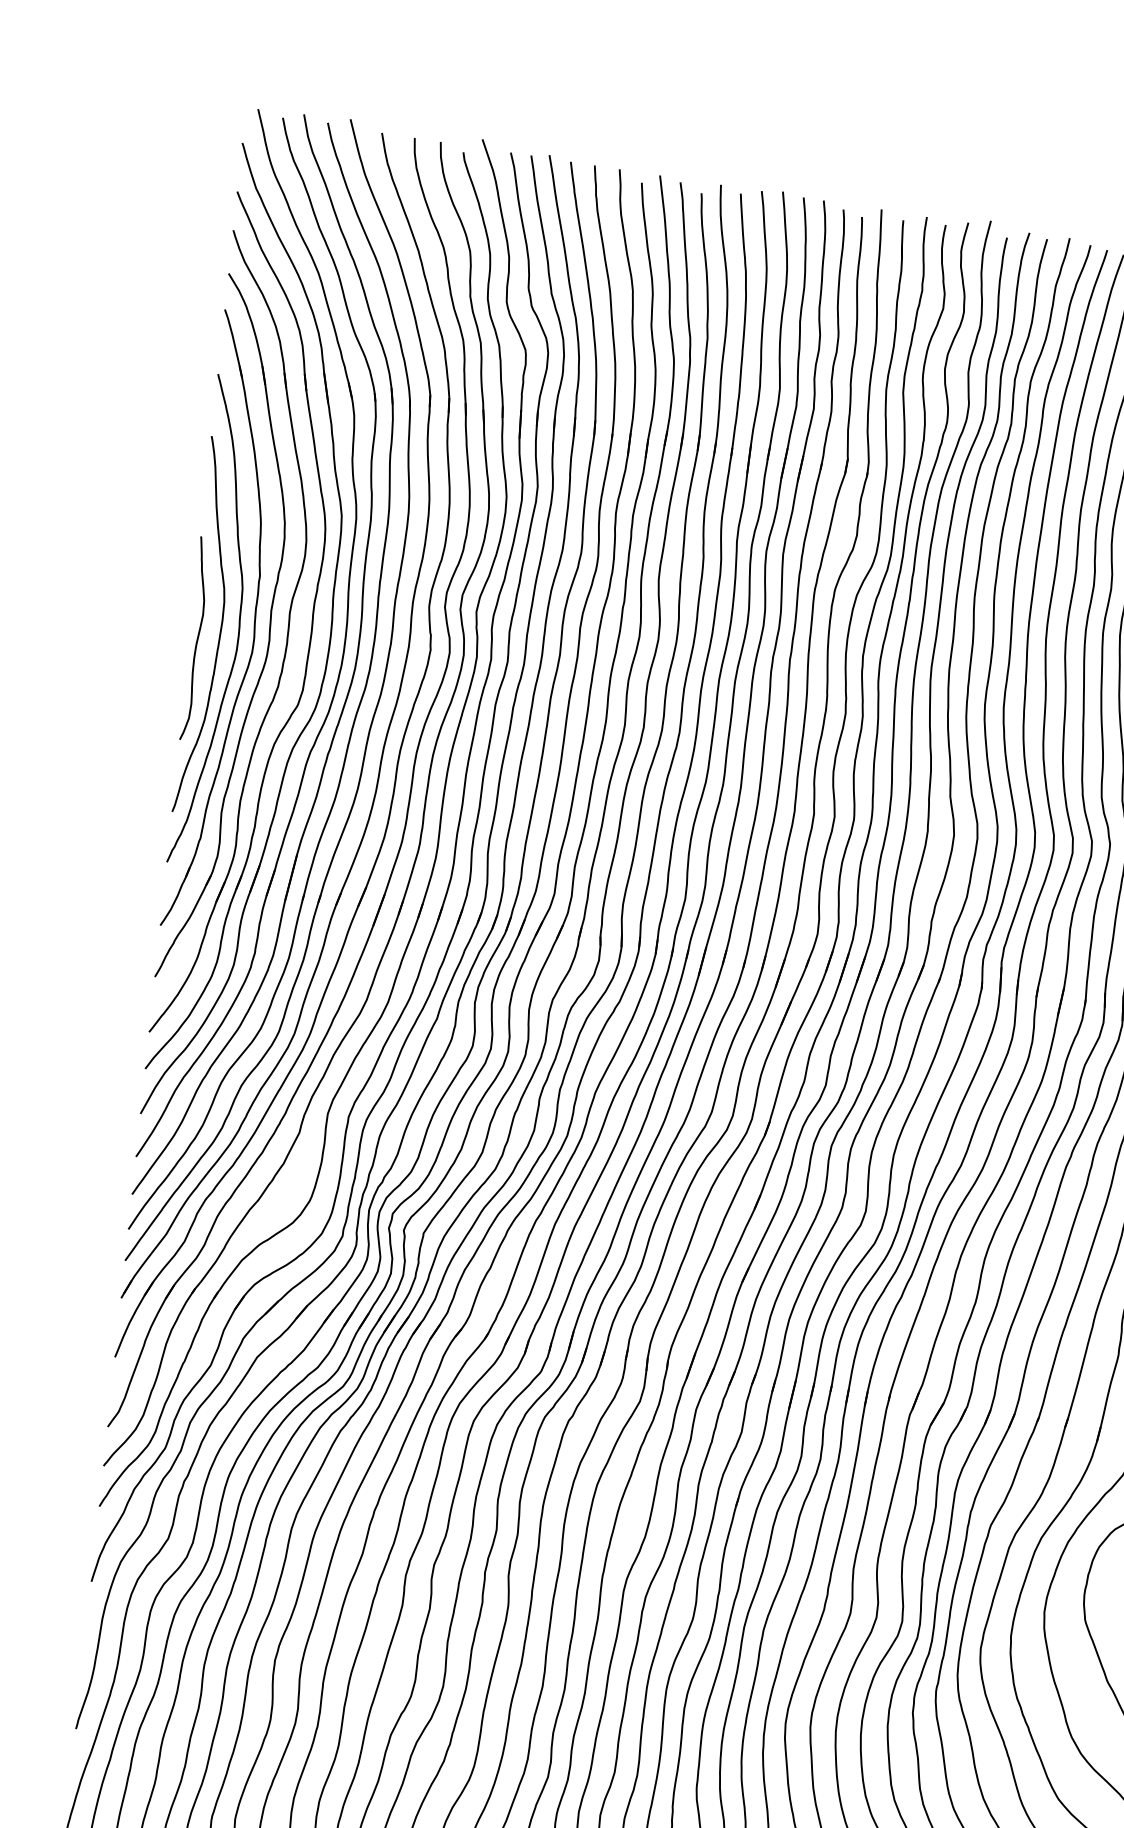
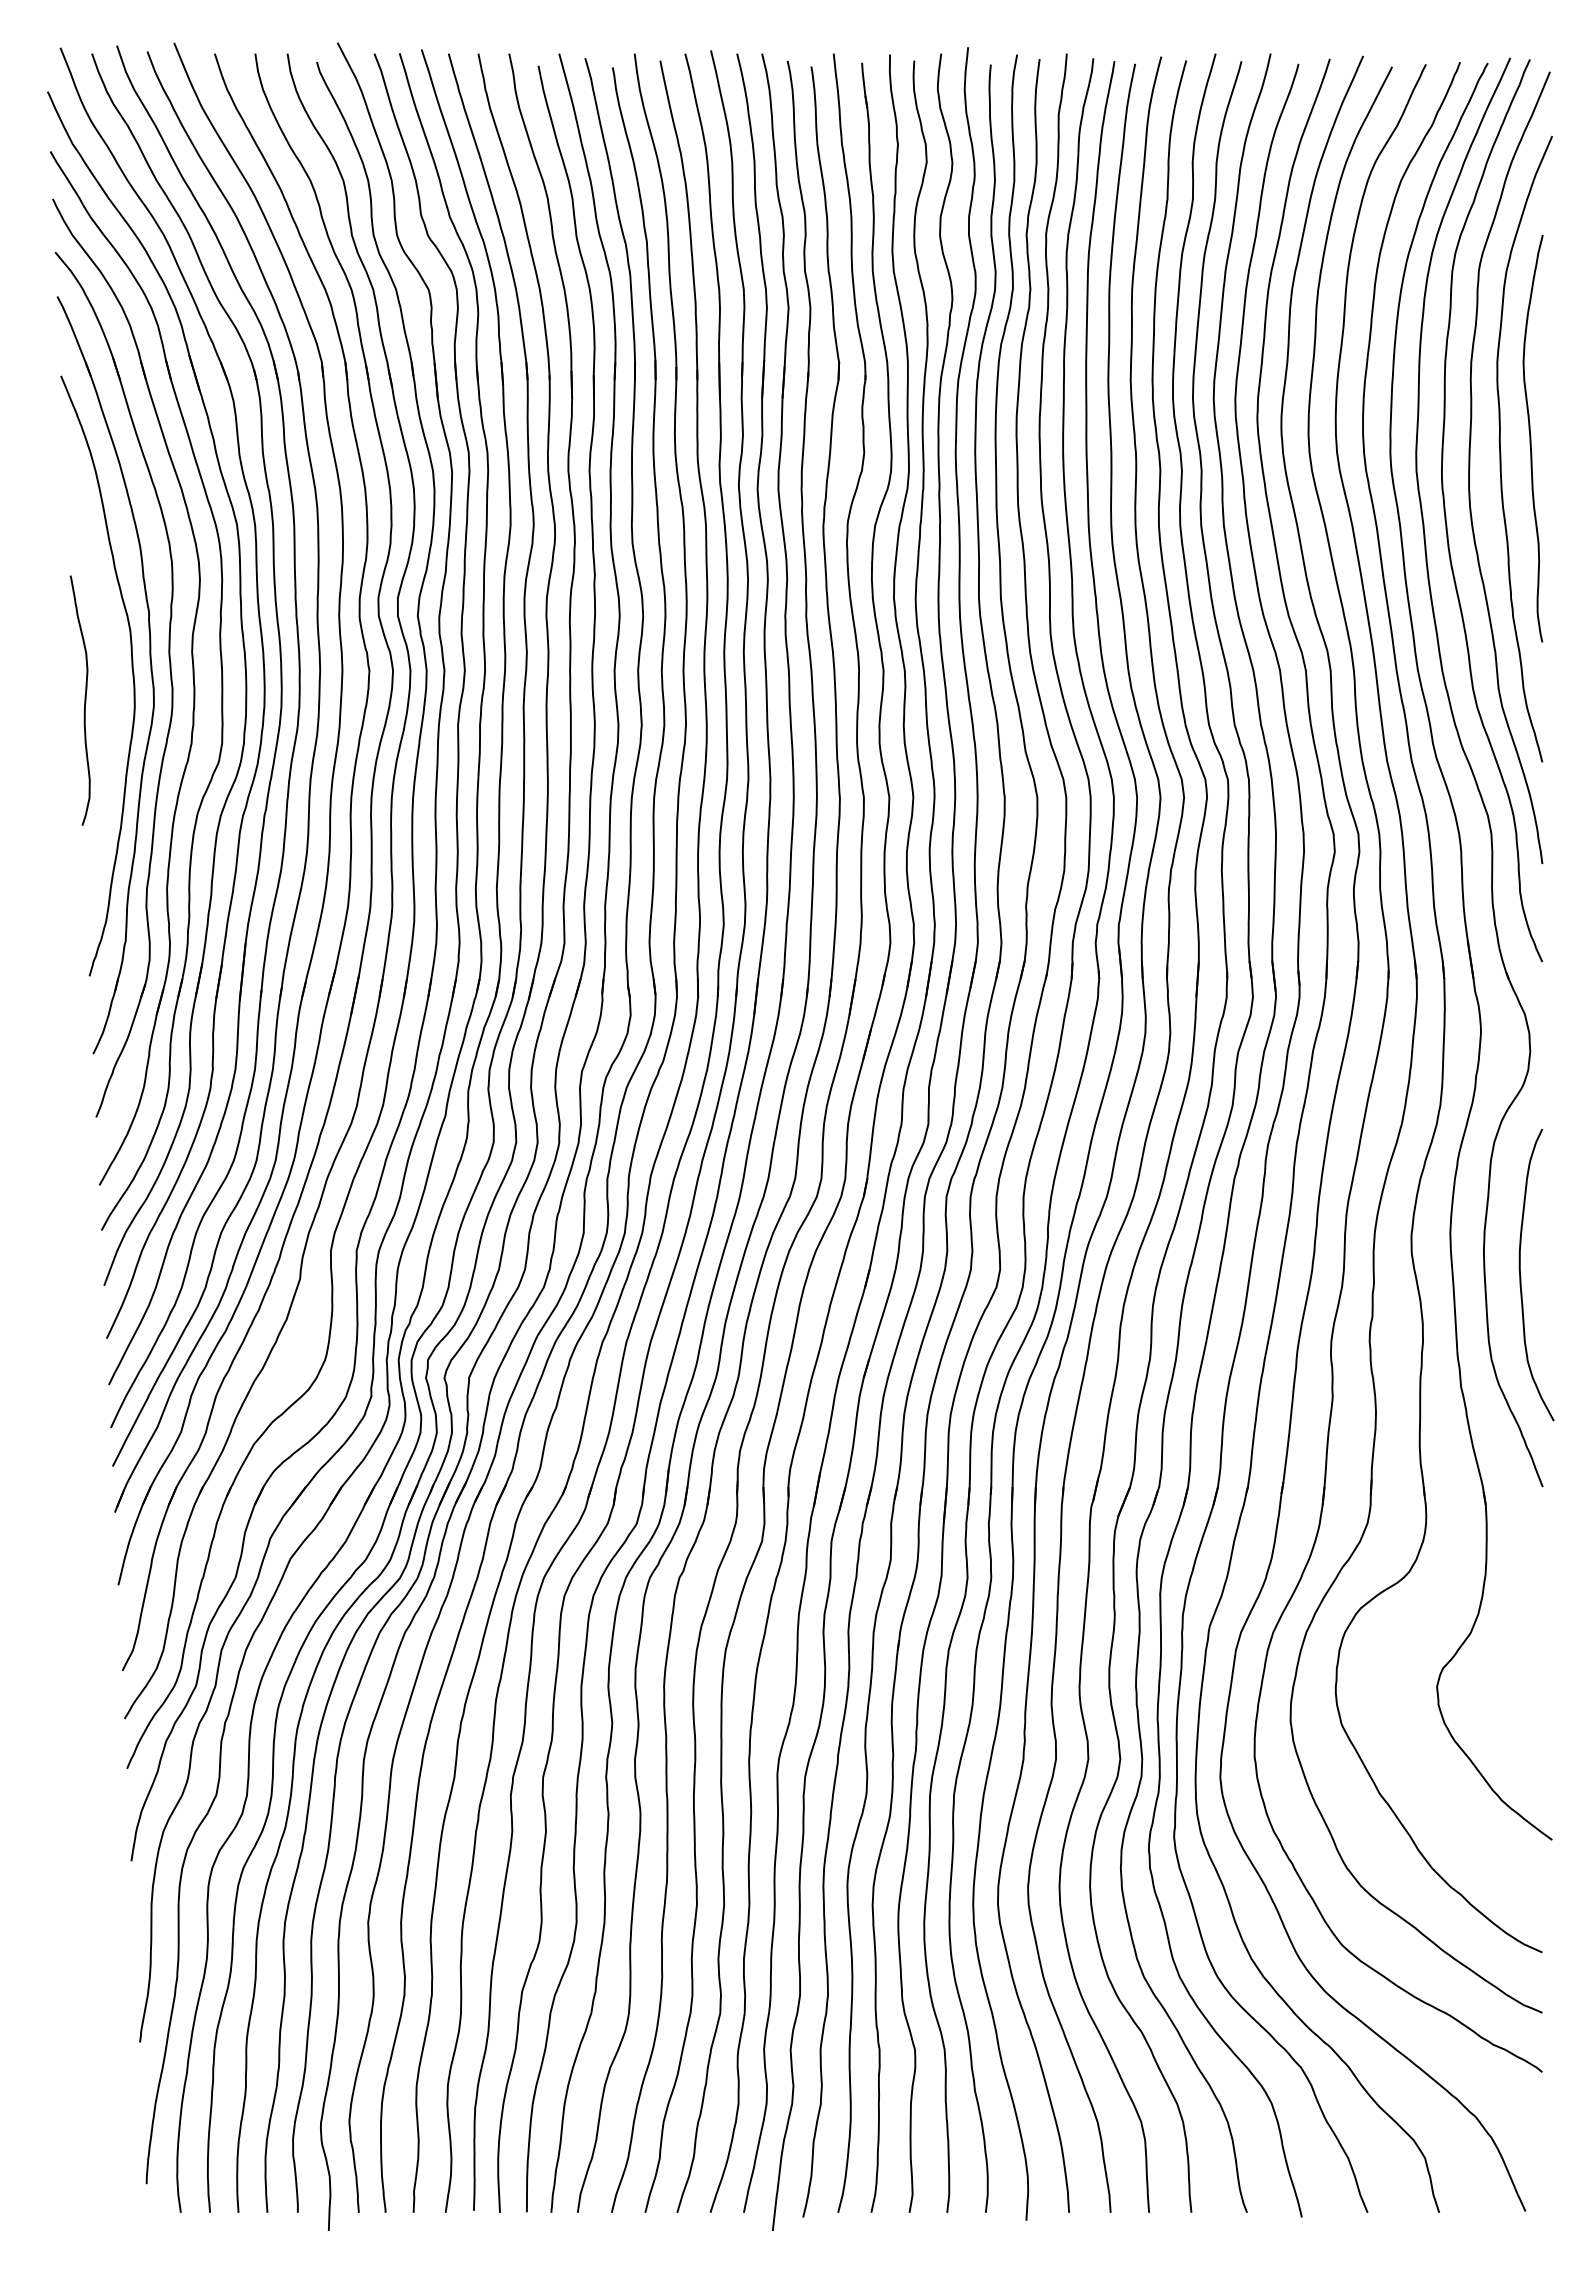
curve: (220, 628) -> (111, 683), removed

